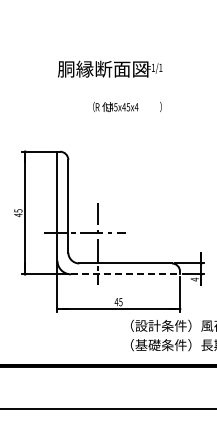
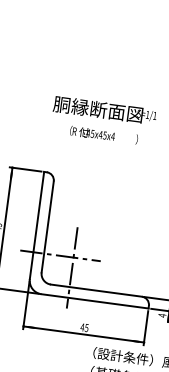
text: (109, 68) -> (104, 109), moved
text: (127, 106) -> (104, 134), moved
line: (126, 274) -> (95, 301), dashed -> solid

